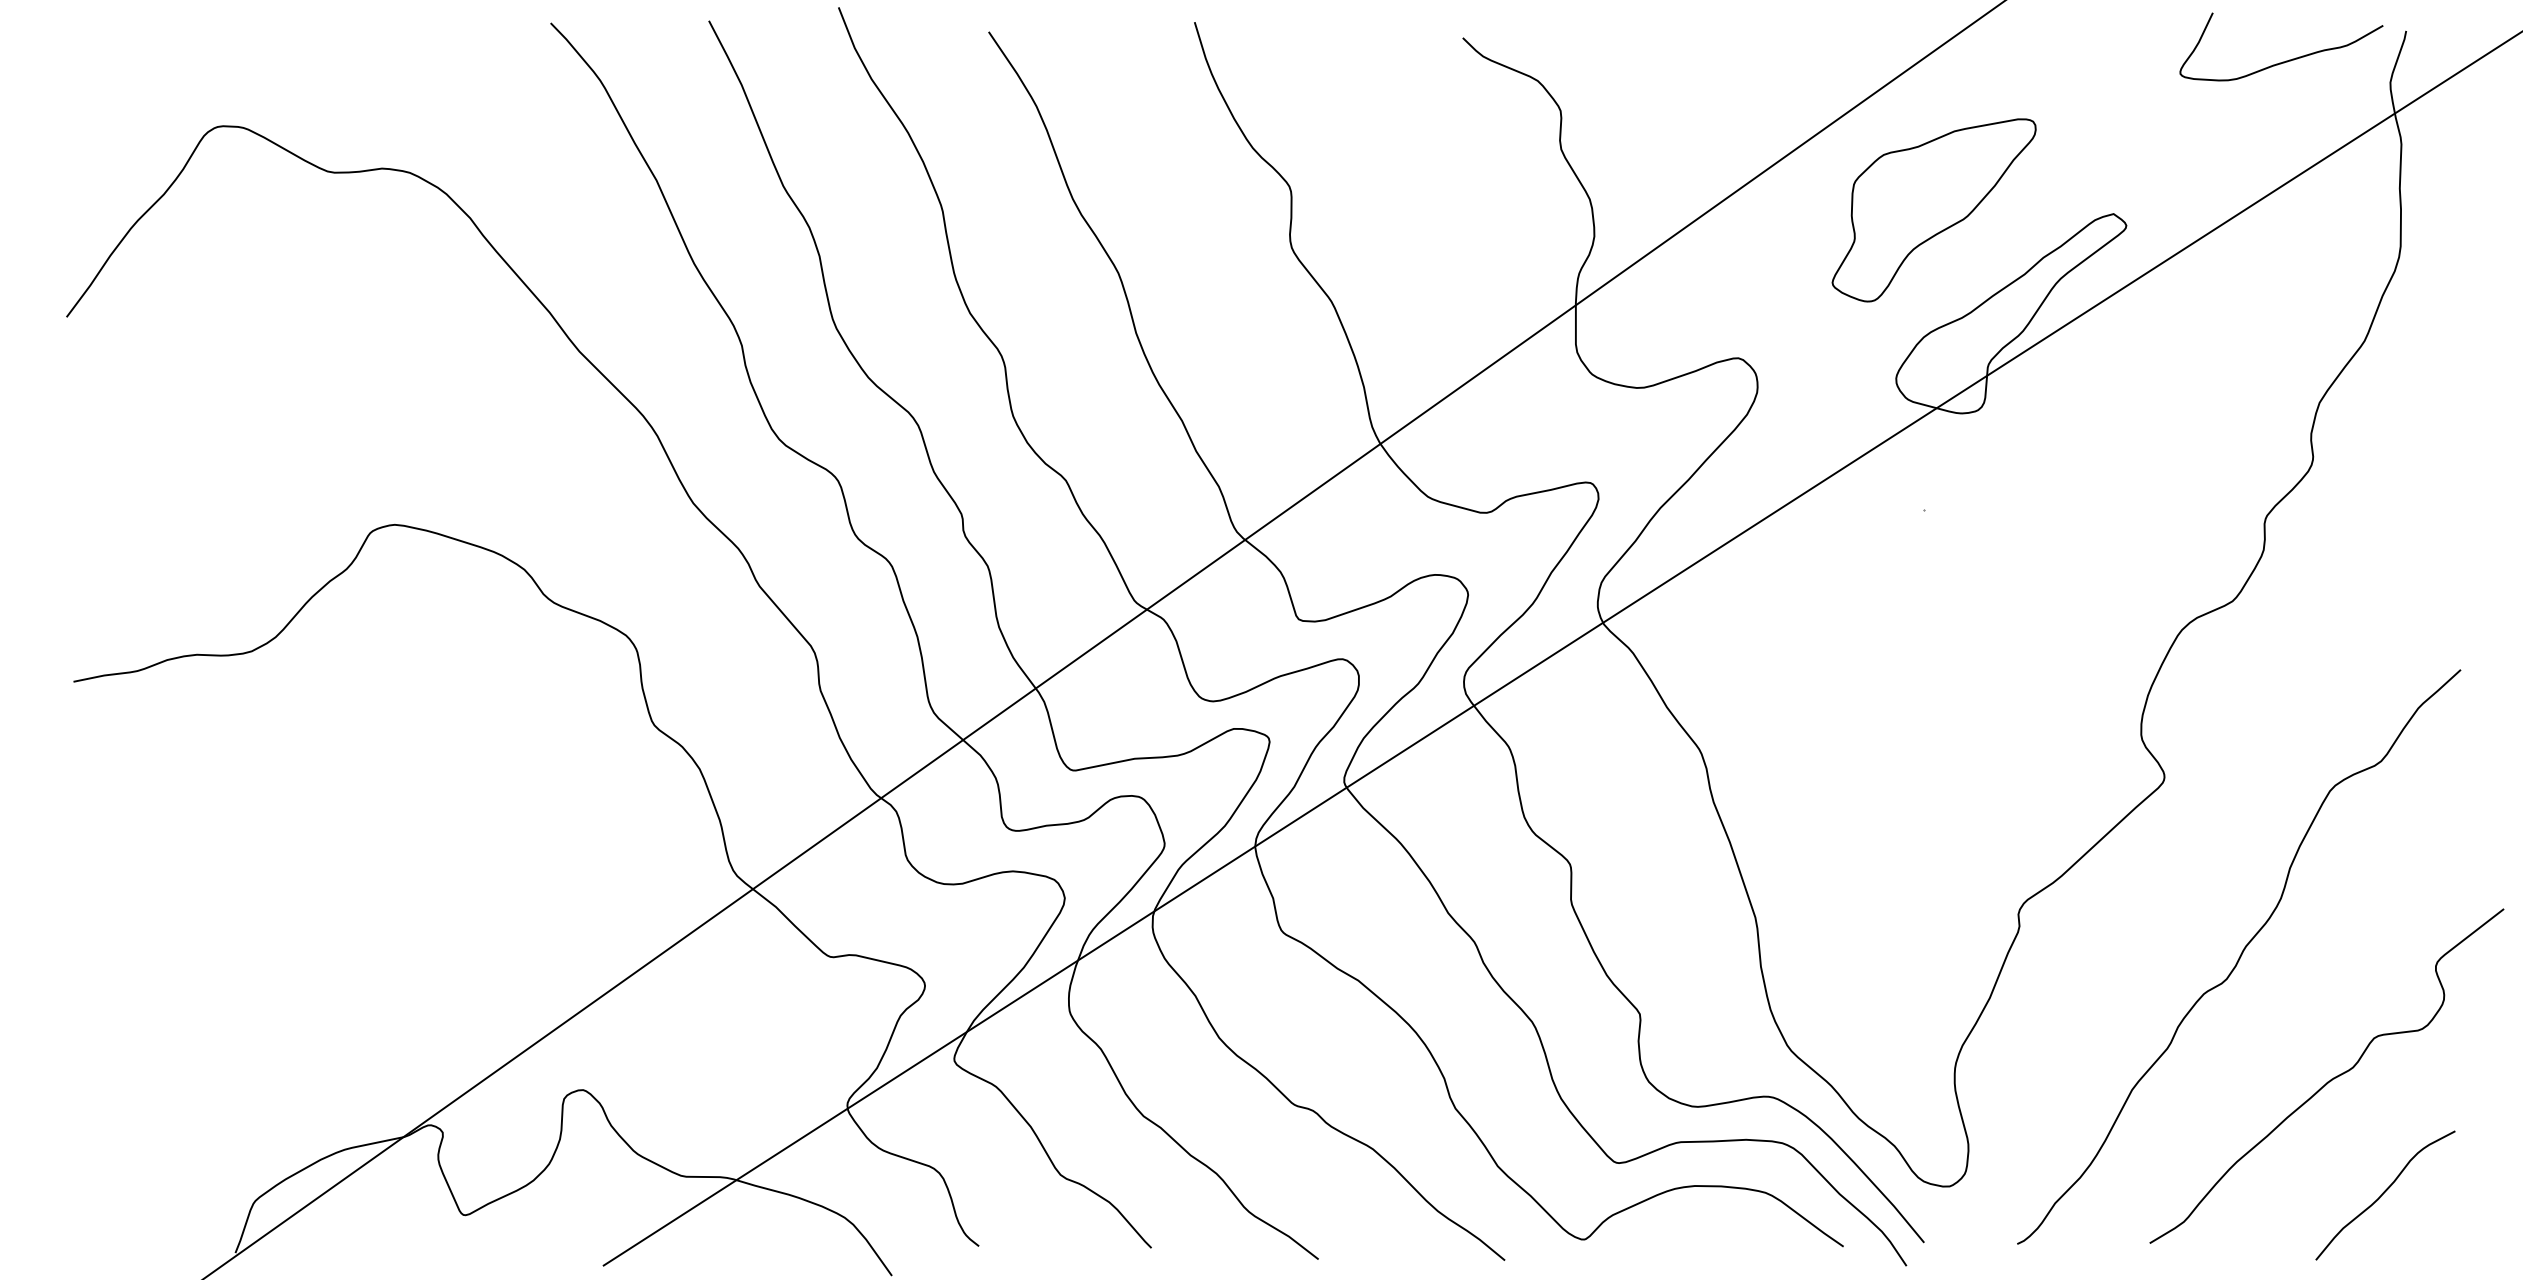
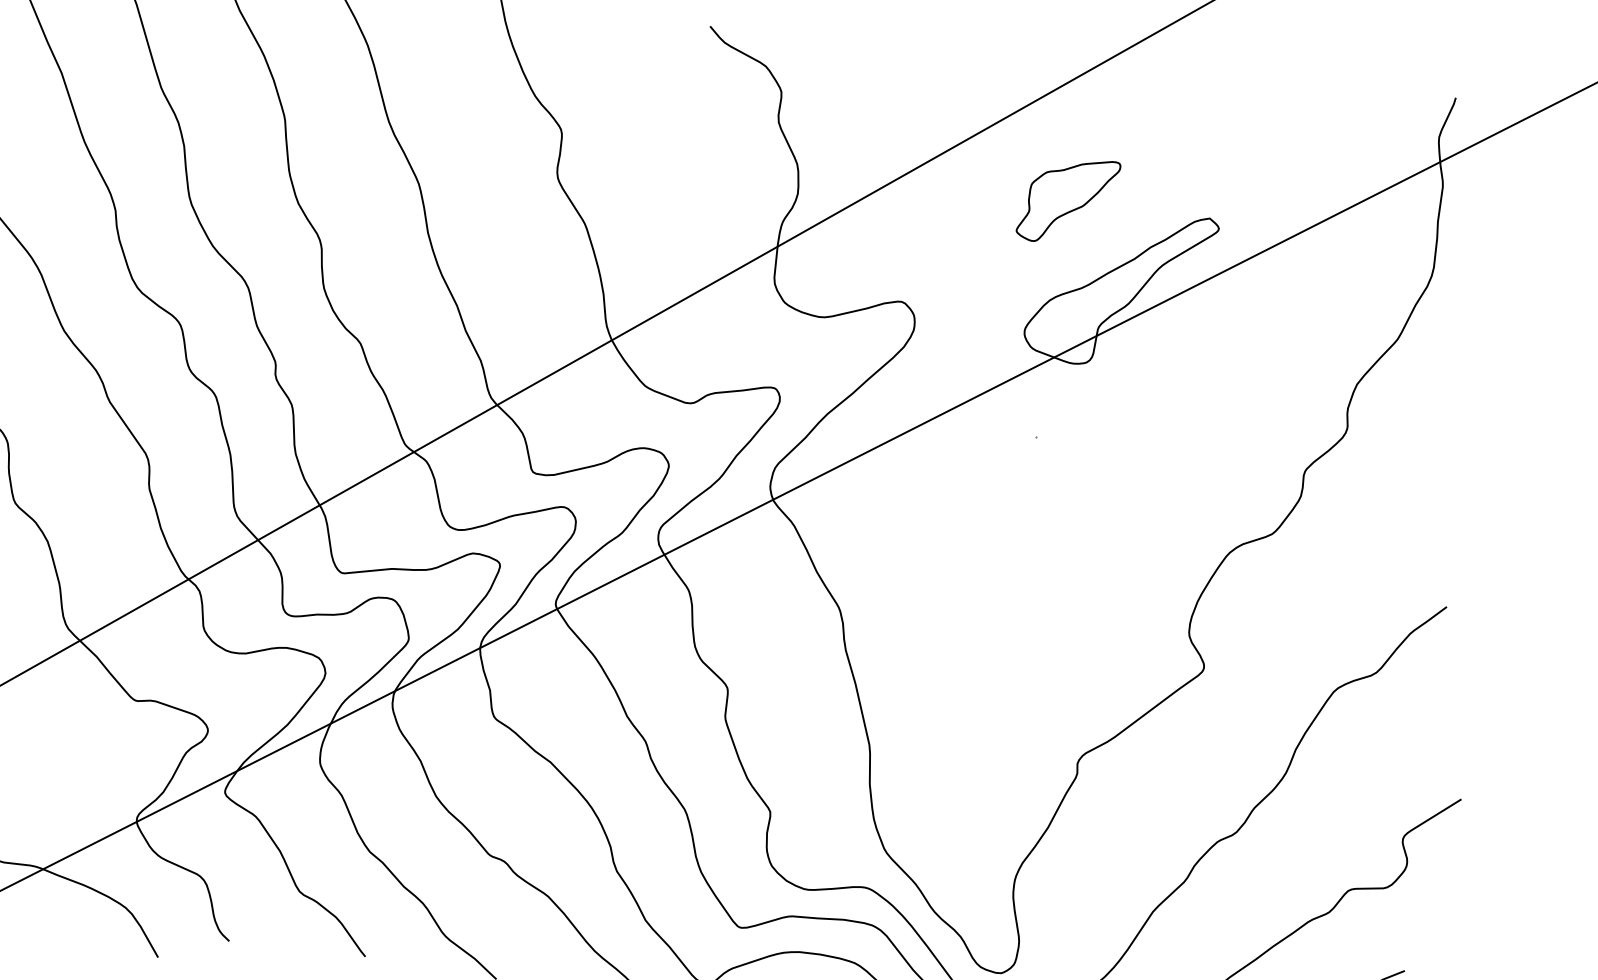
curve: (2286, 60) -> (1358, 111), removed
part: (1933, 210) -> (1067, 201), size x0.6

